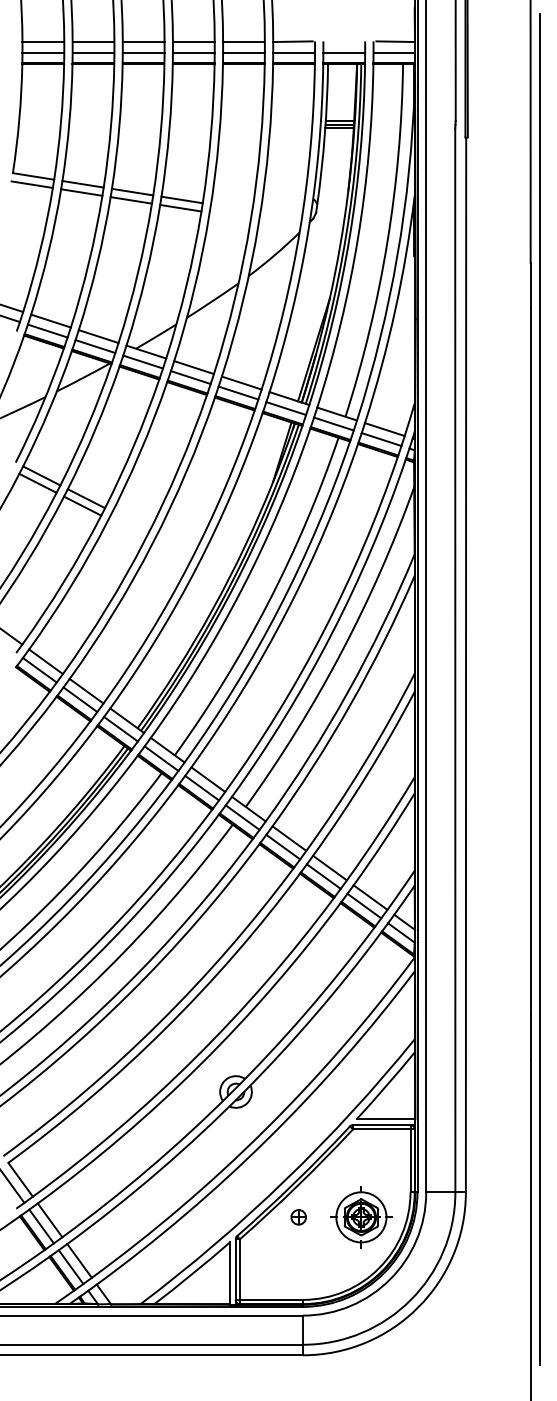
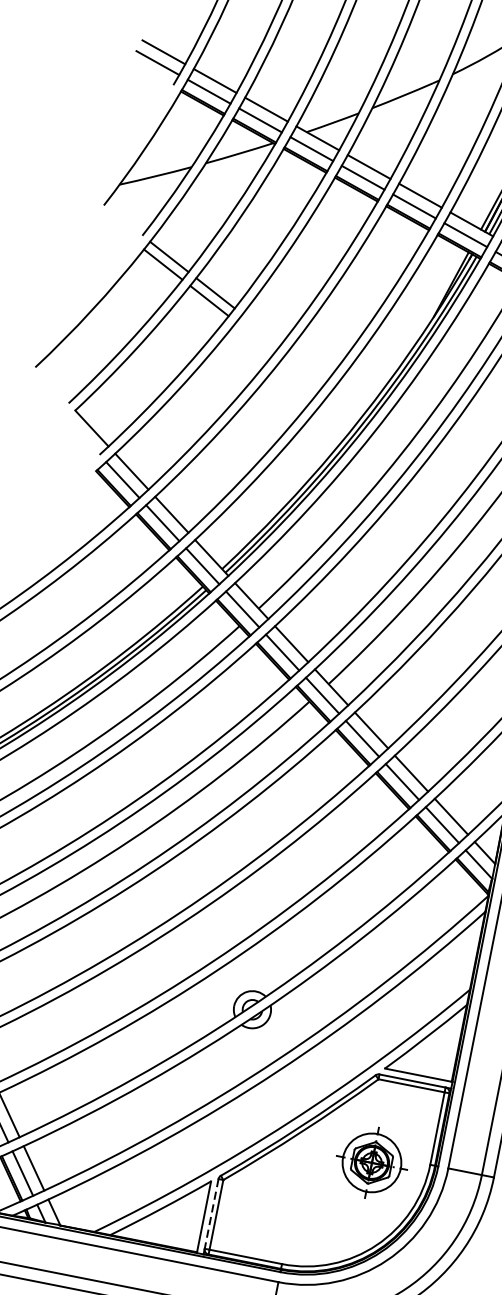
part: (298, 1217) -> (295, 1168), removed
part: (361, 1217) -> (372, 1163), moved
line: (235, 1270) -> (211, 1214), solid -> dashed

